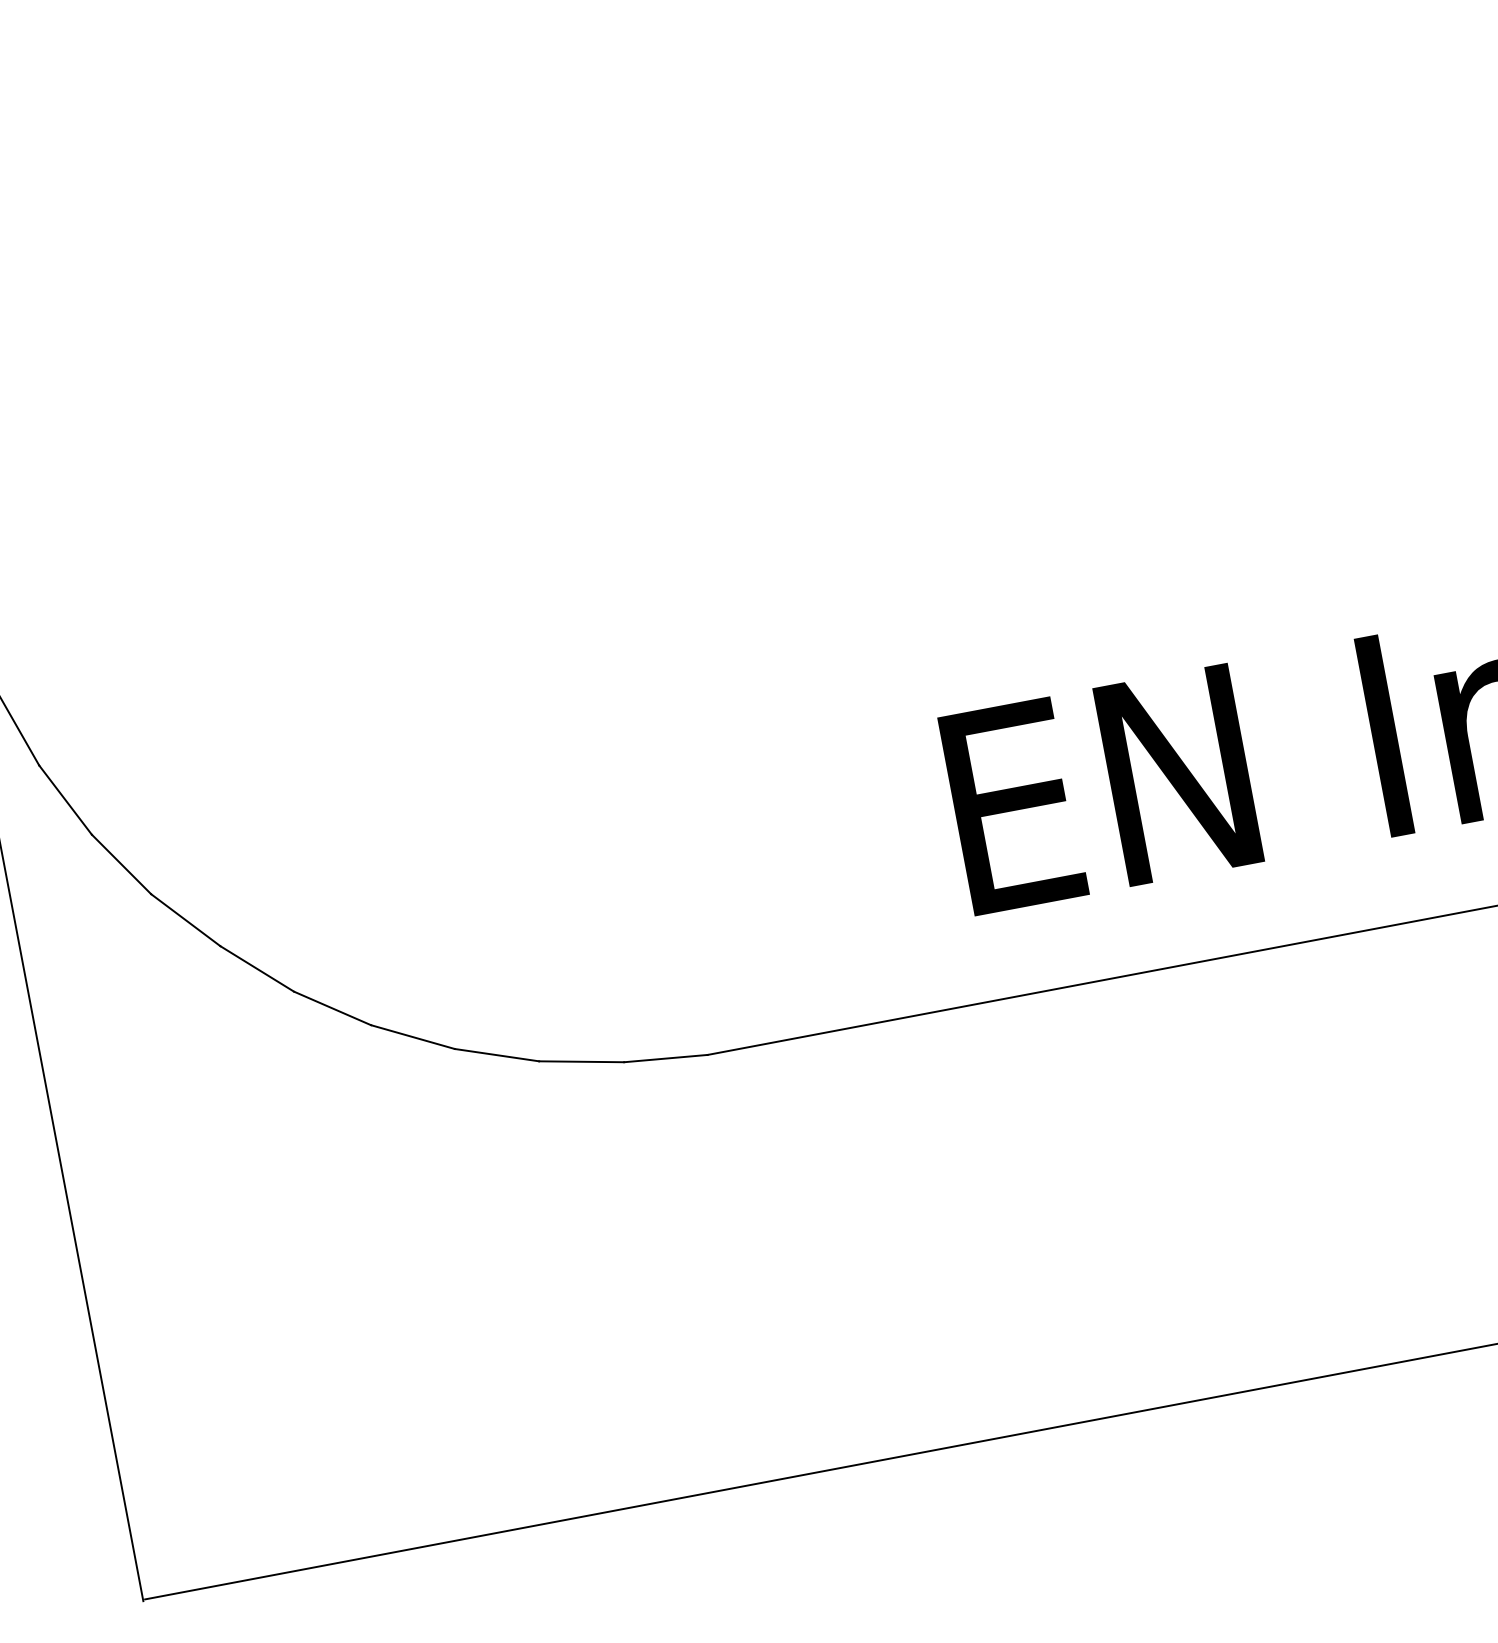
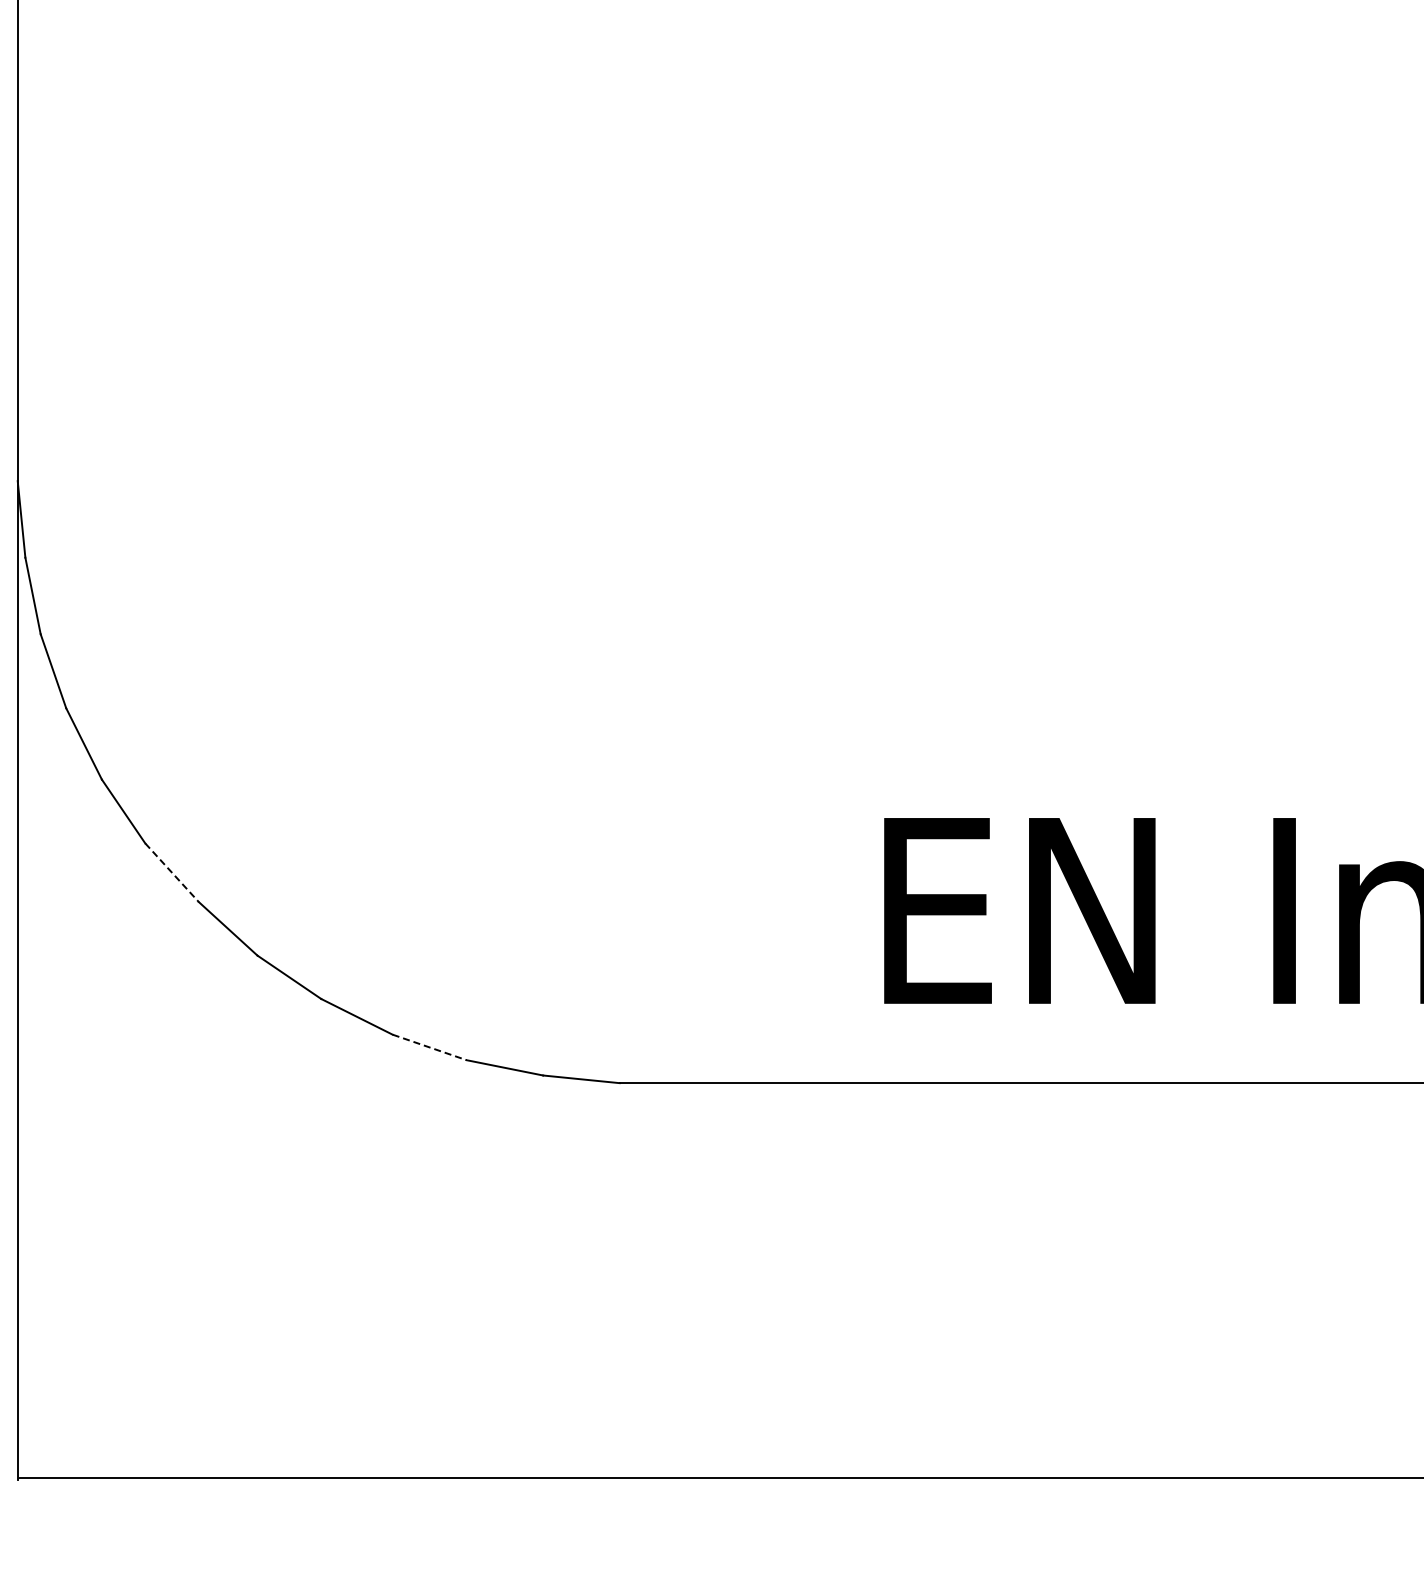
line: (186, 919) -> (172, 872), solid -> dashed
line: (497, 1055) -> (430, 1047), solid -> dashed

